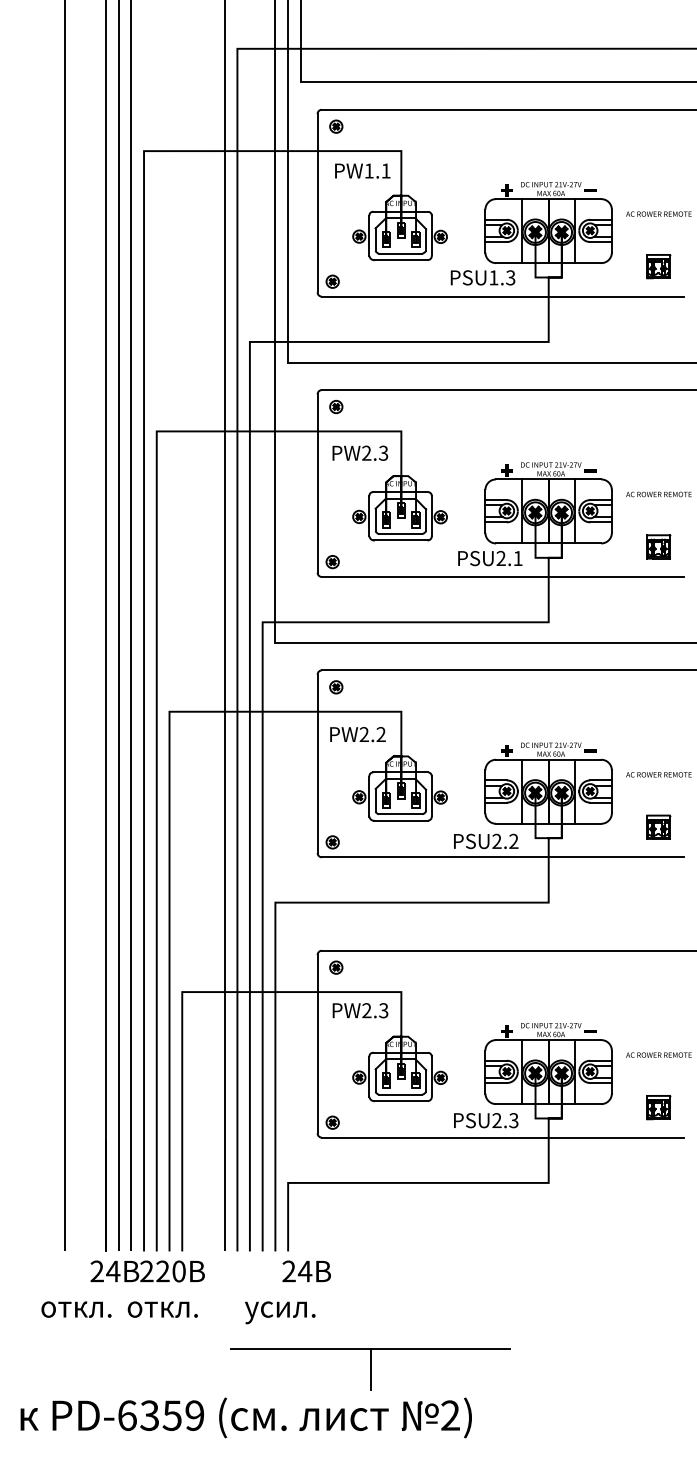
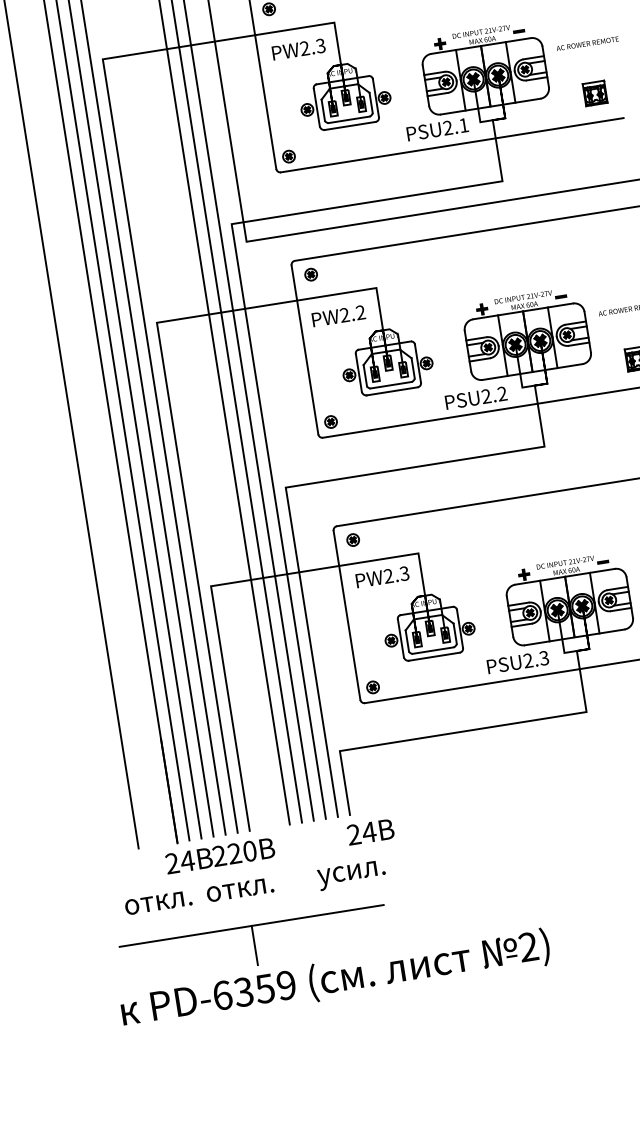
part: (370, 1369) -> (254, 945), moved

